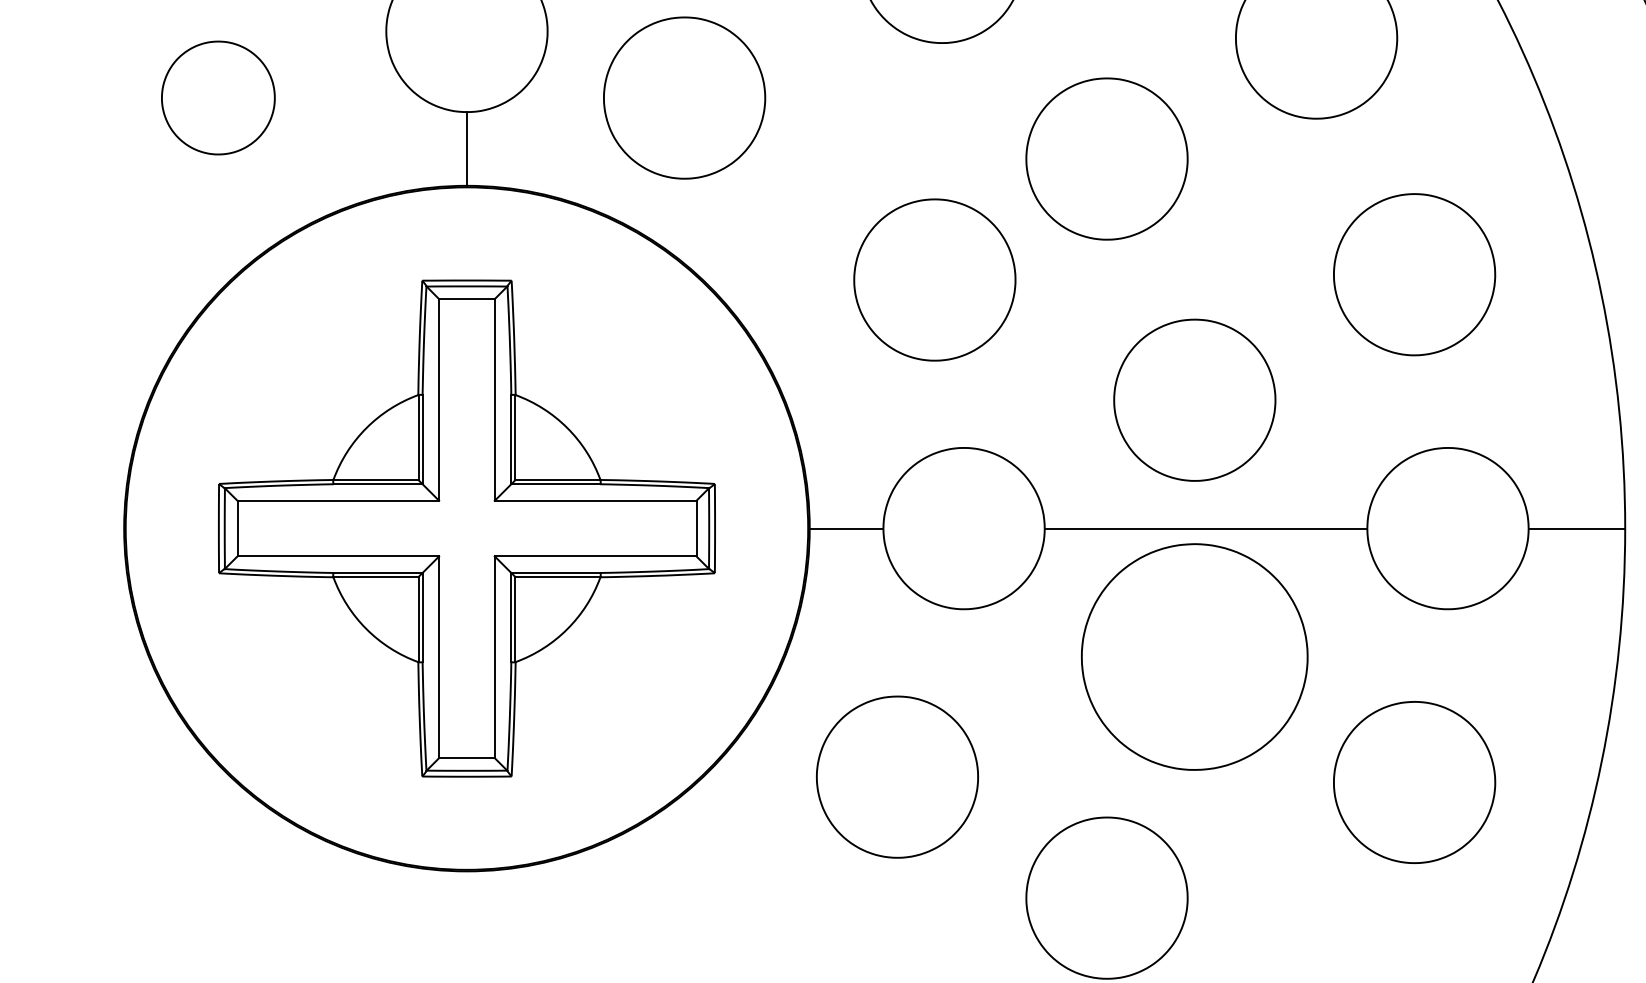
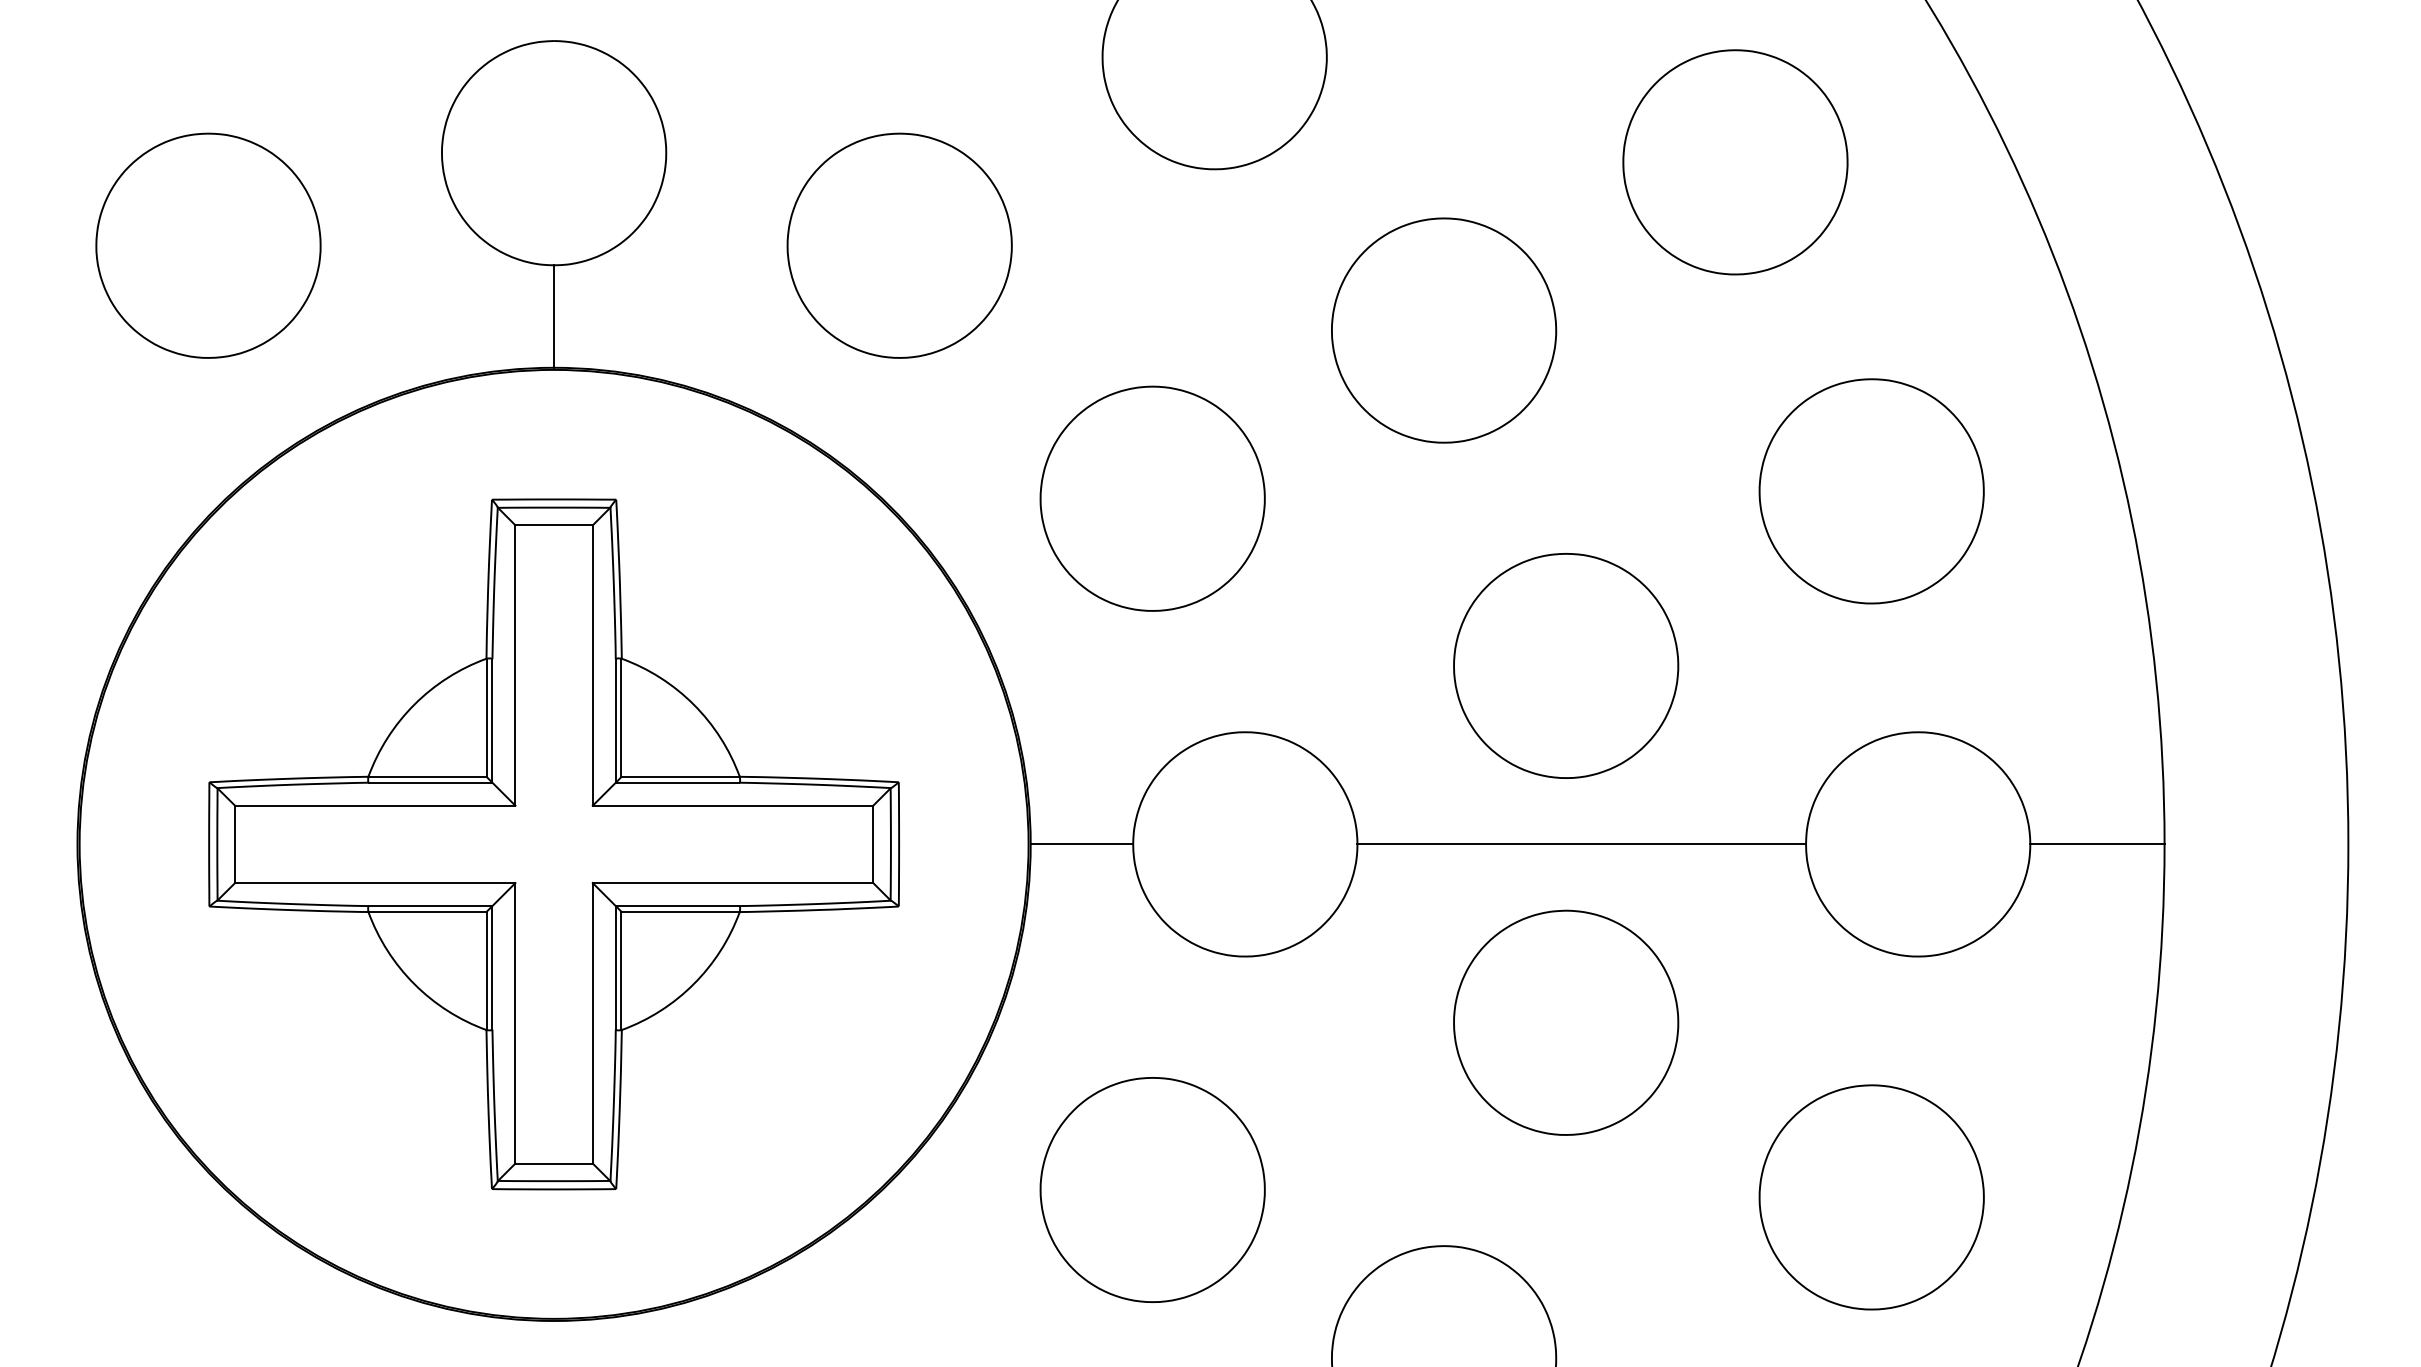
part: (218, 97) -> (208, 245), size x1.43
part: (684, 97) -> (899, 245), moved
part: (934, 279) -> (1152, 498), moved
part: (1195, 656) -> (1566, 1022), size x0.71

